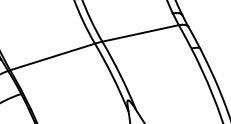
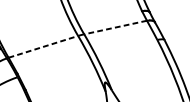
line: (140, 33) -> (115, 27), solid -> dashed
line: (53, 56) -> (44, 46), solid -> dashed

